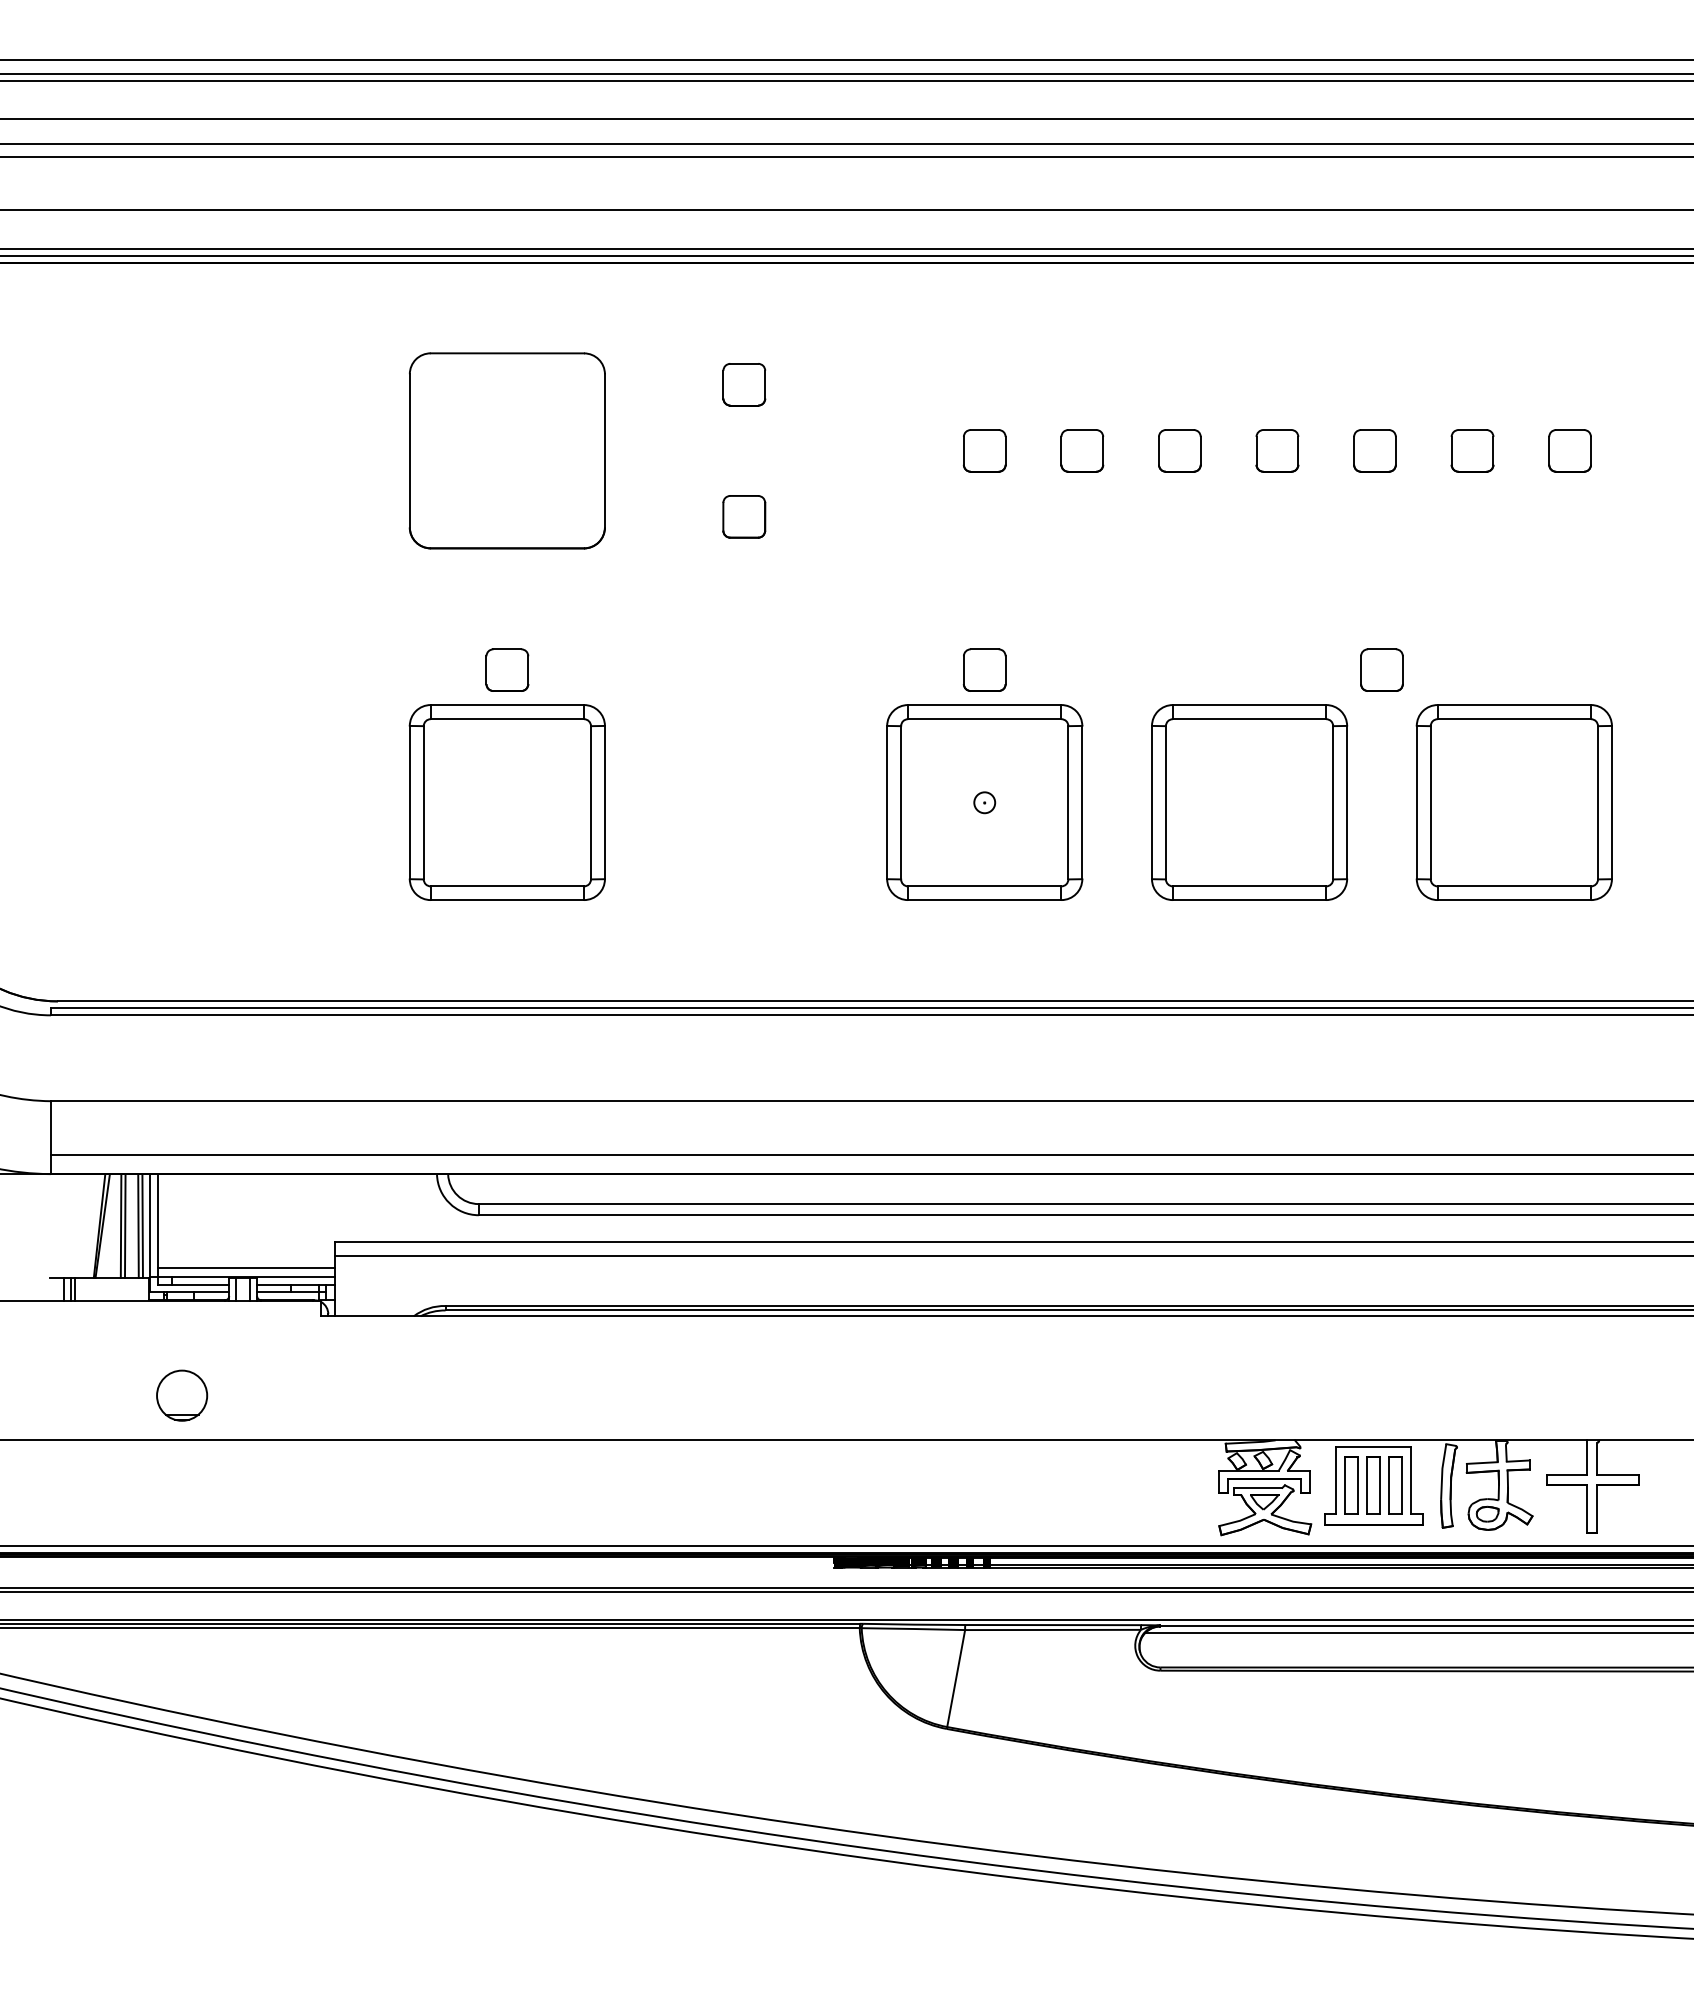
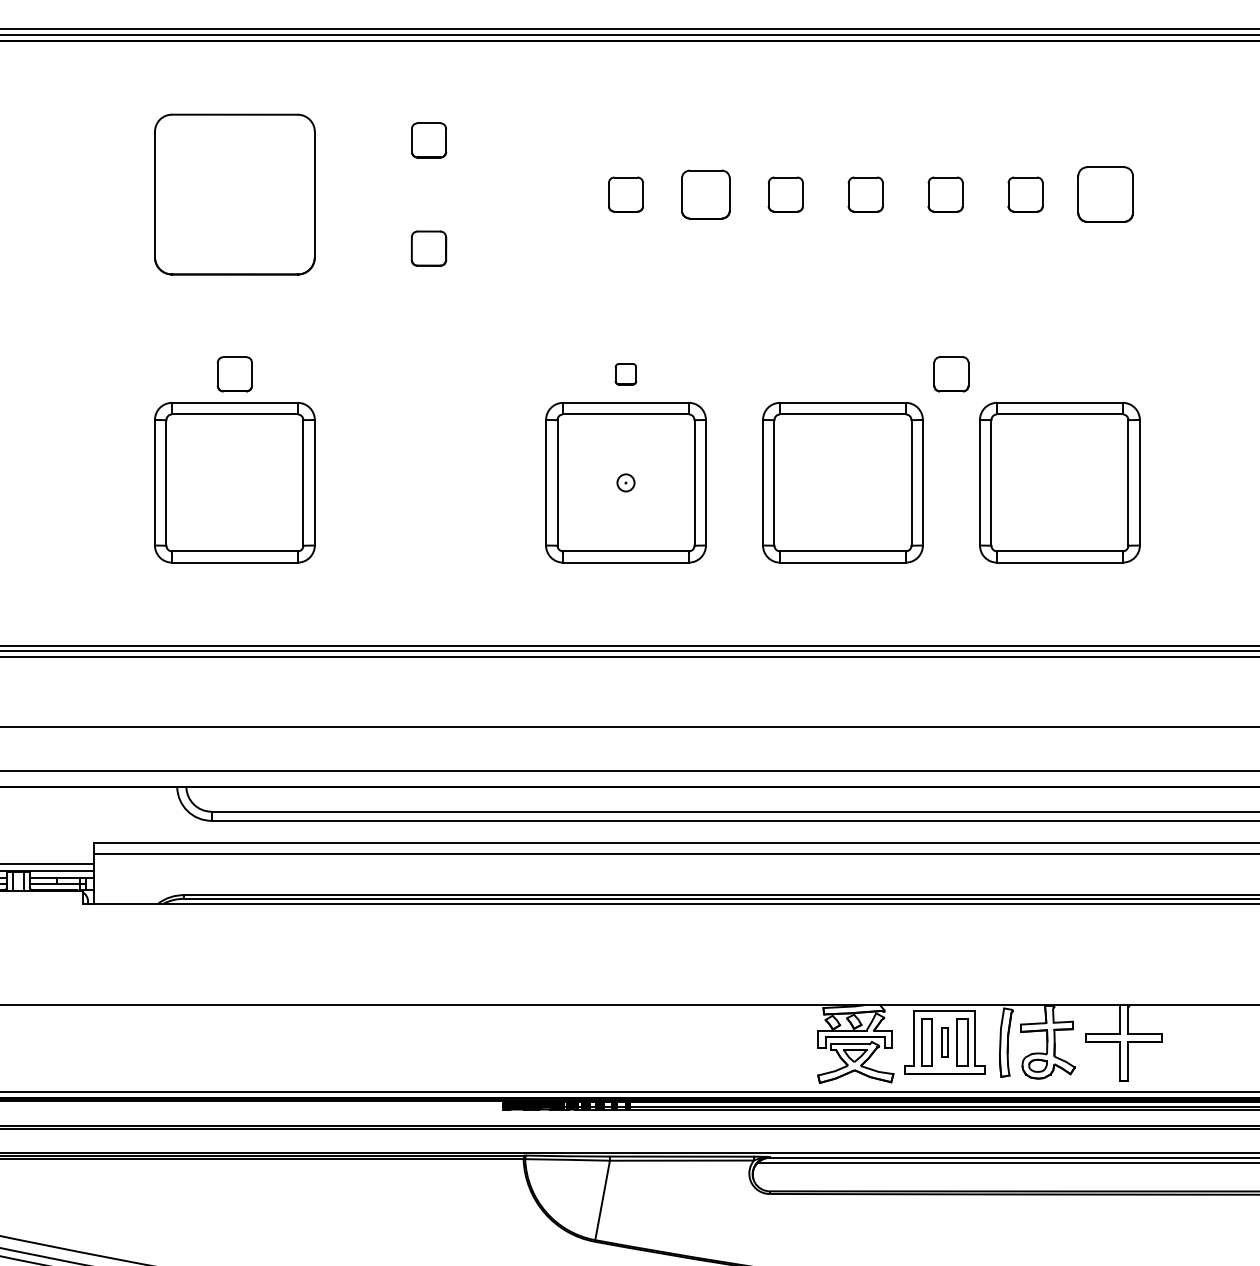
part: (1082, 450) -> (706, 194), size x1.4
part: (1569, 450) -> (1105, 194), size x1.6
part: (984, 669) -> (625, 373), size x0.6
part: (1373, 1485) -> (944, 1042), size x0.6

